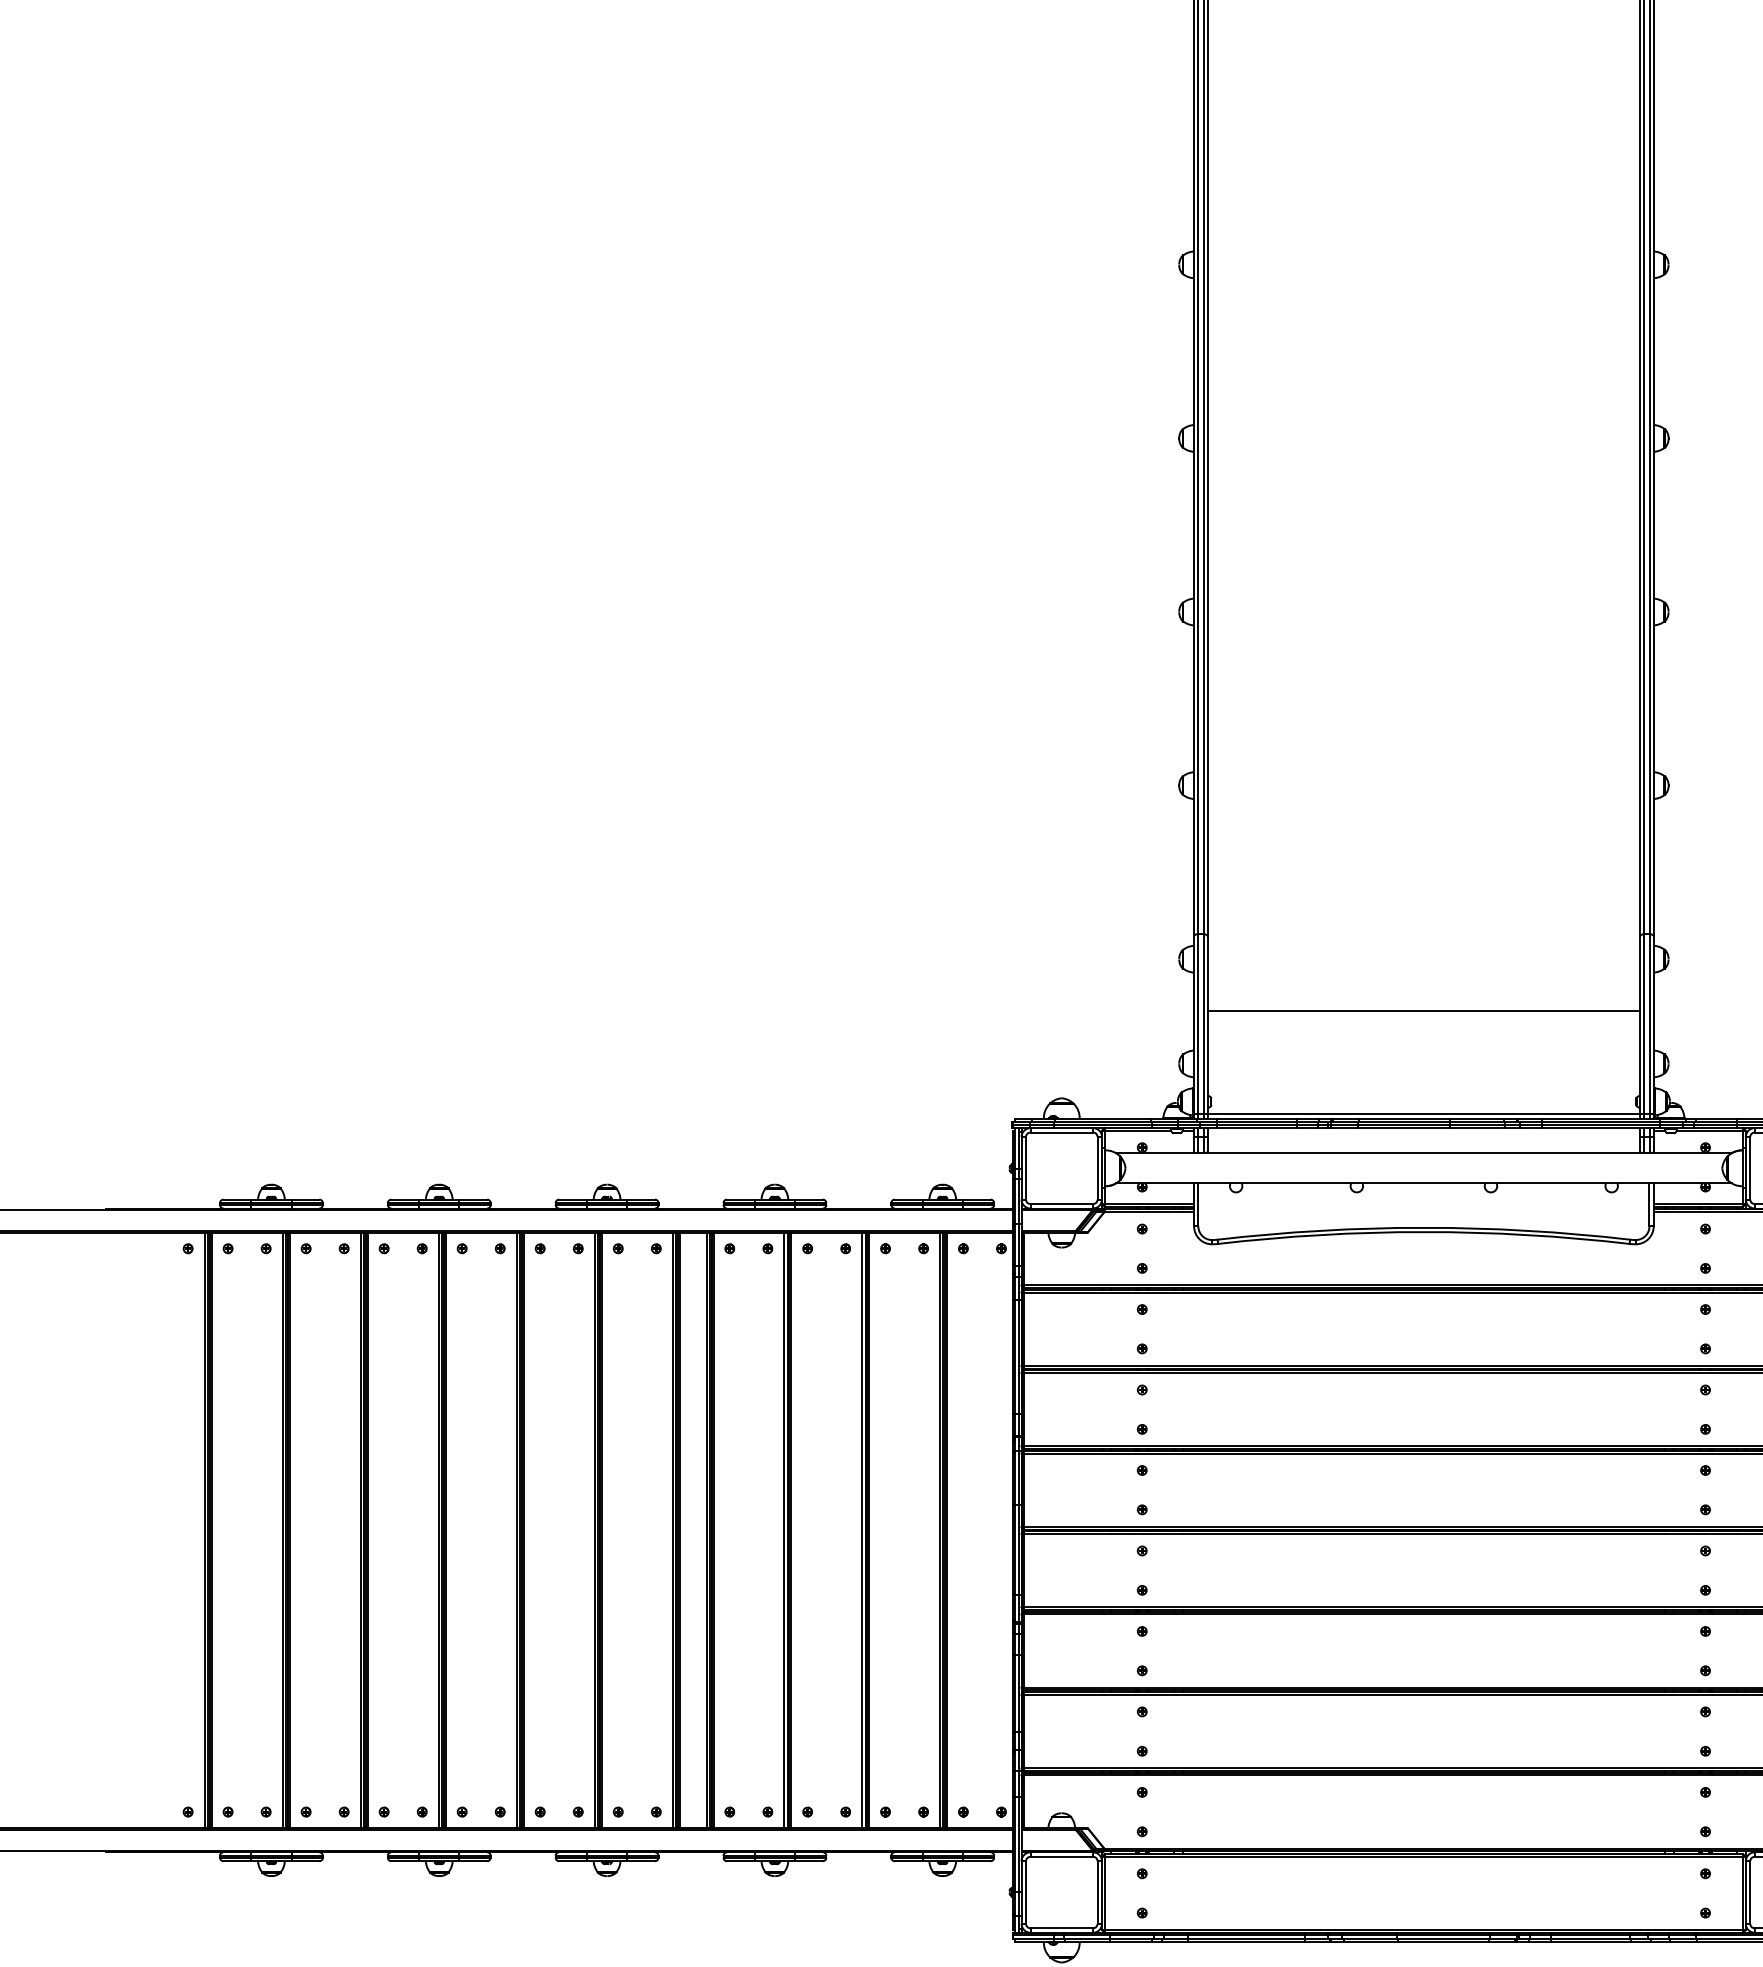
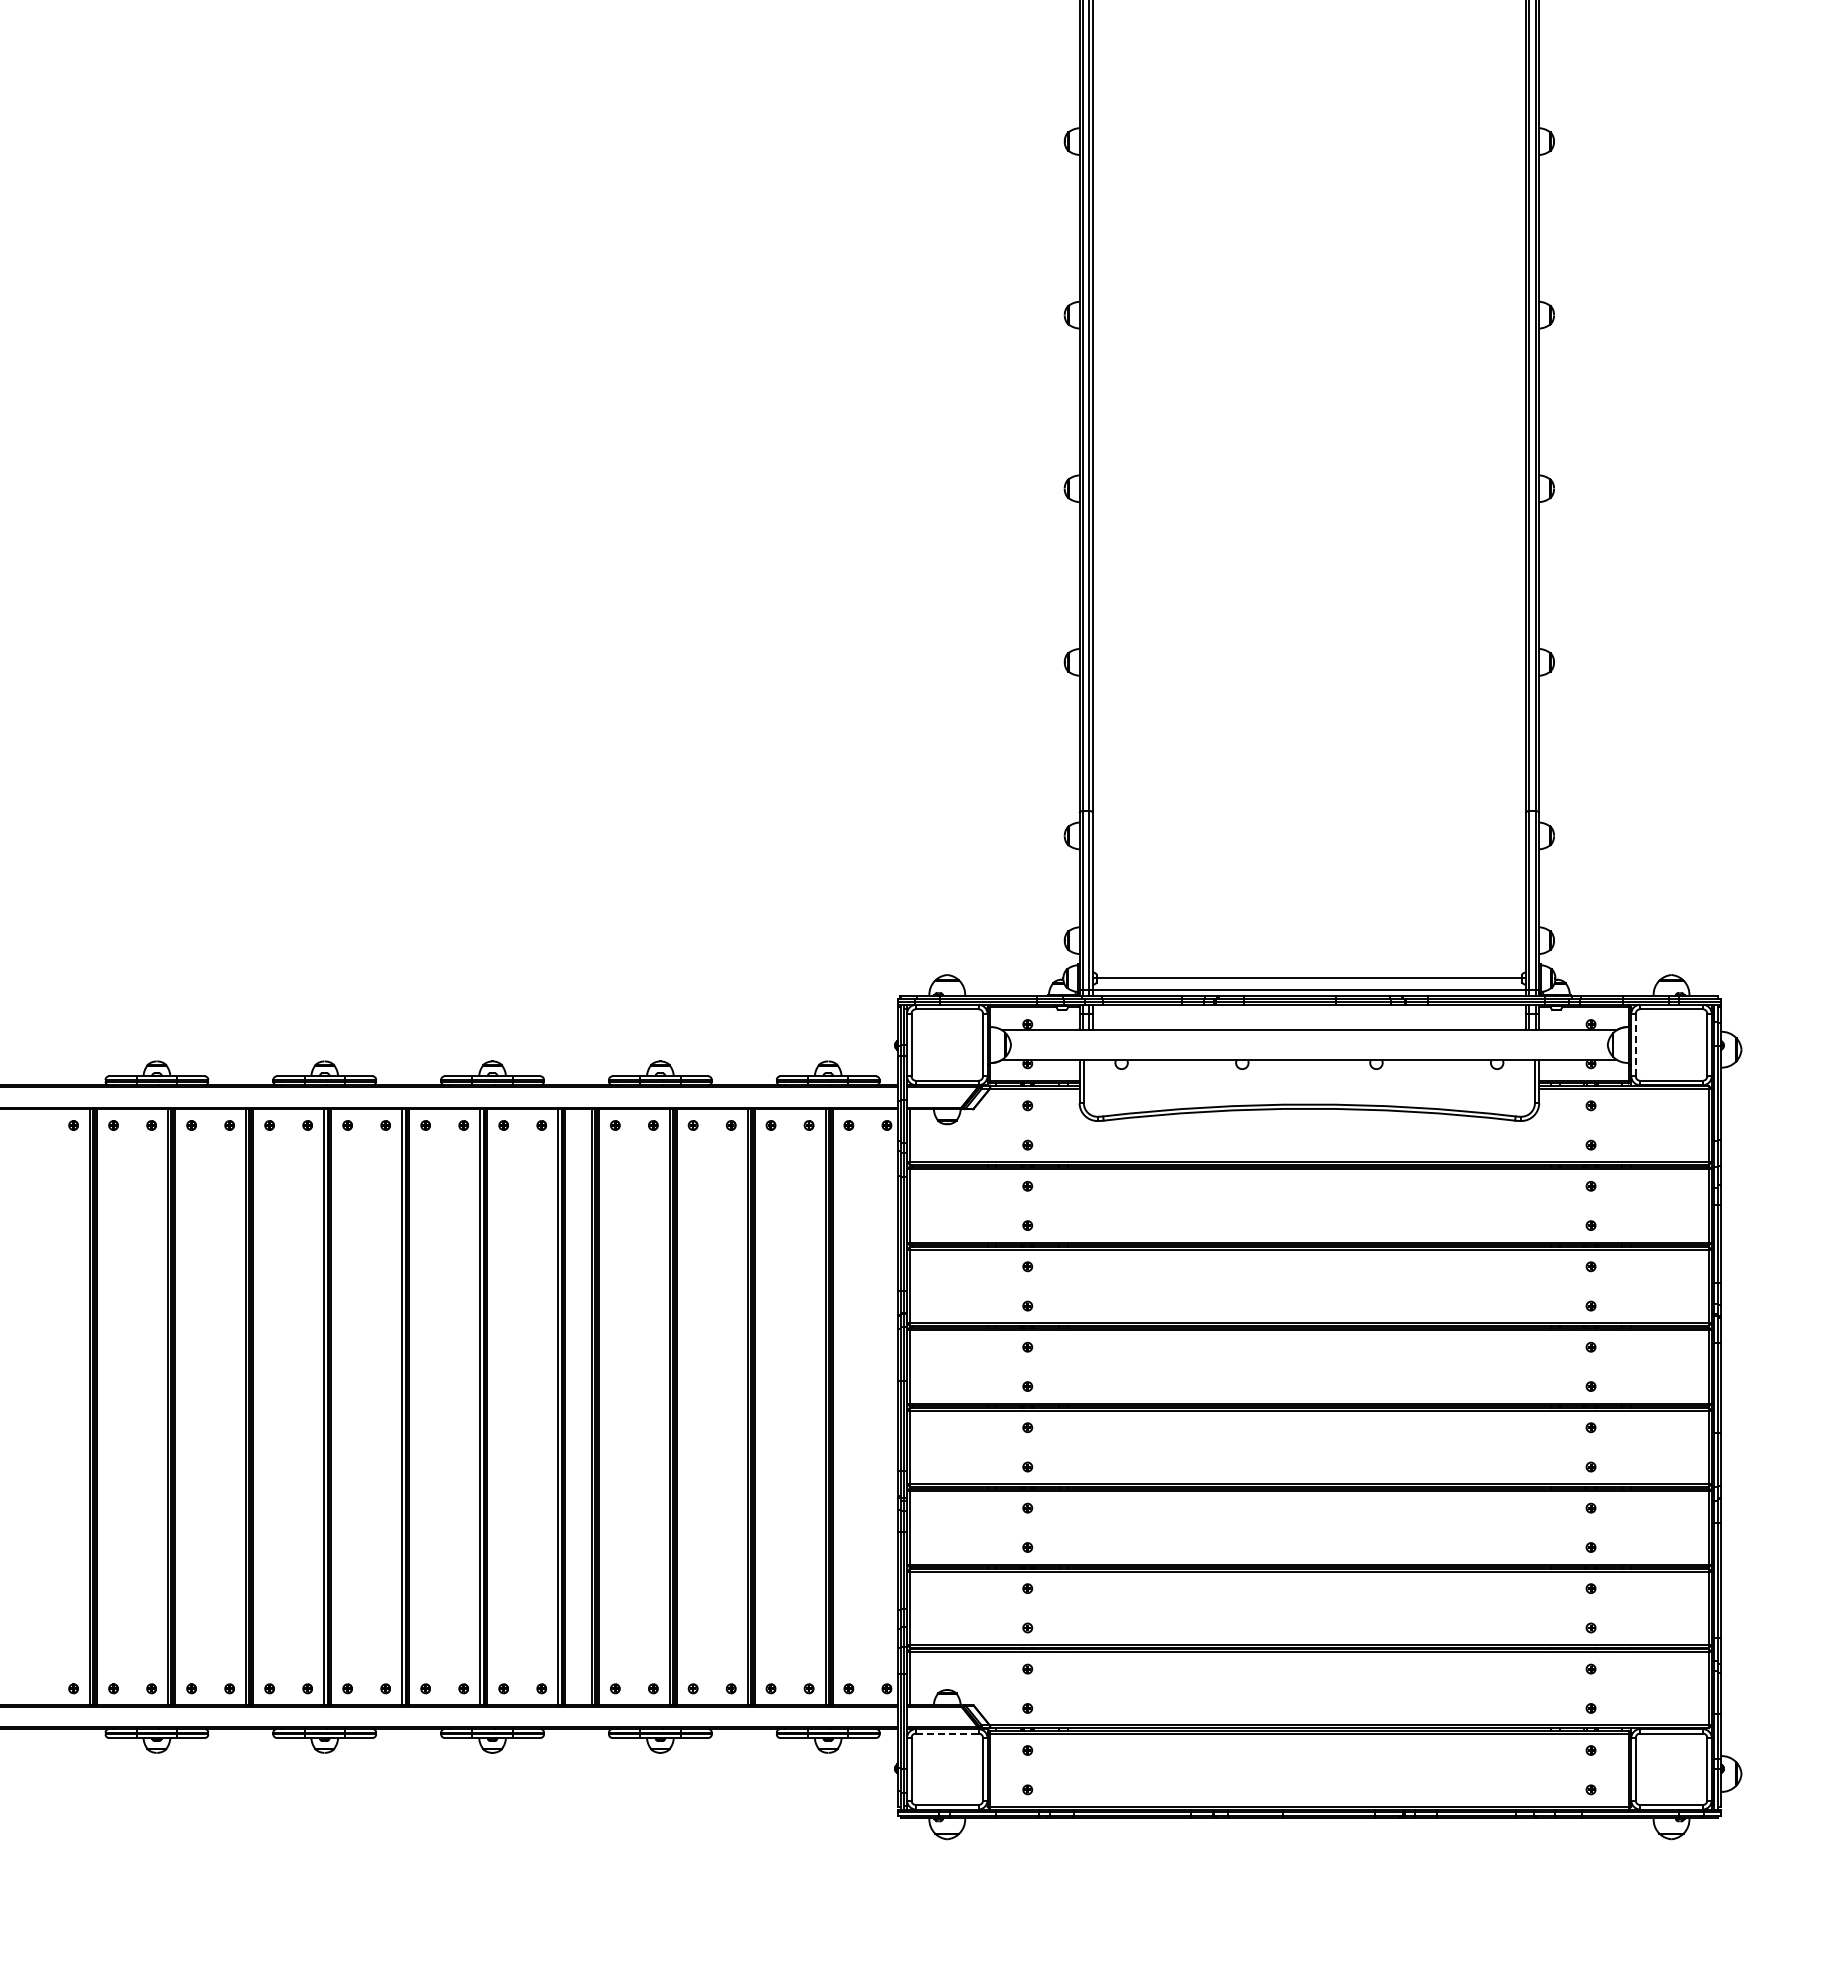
line: (1424, 1010) -> (1309, 977), moved
line: (1750, 1167) -> (1635, 1044), solid -> dashed
line: (1062, 1856) -> (947, 1733), solid -> dashed

